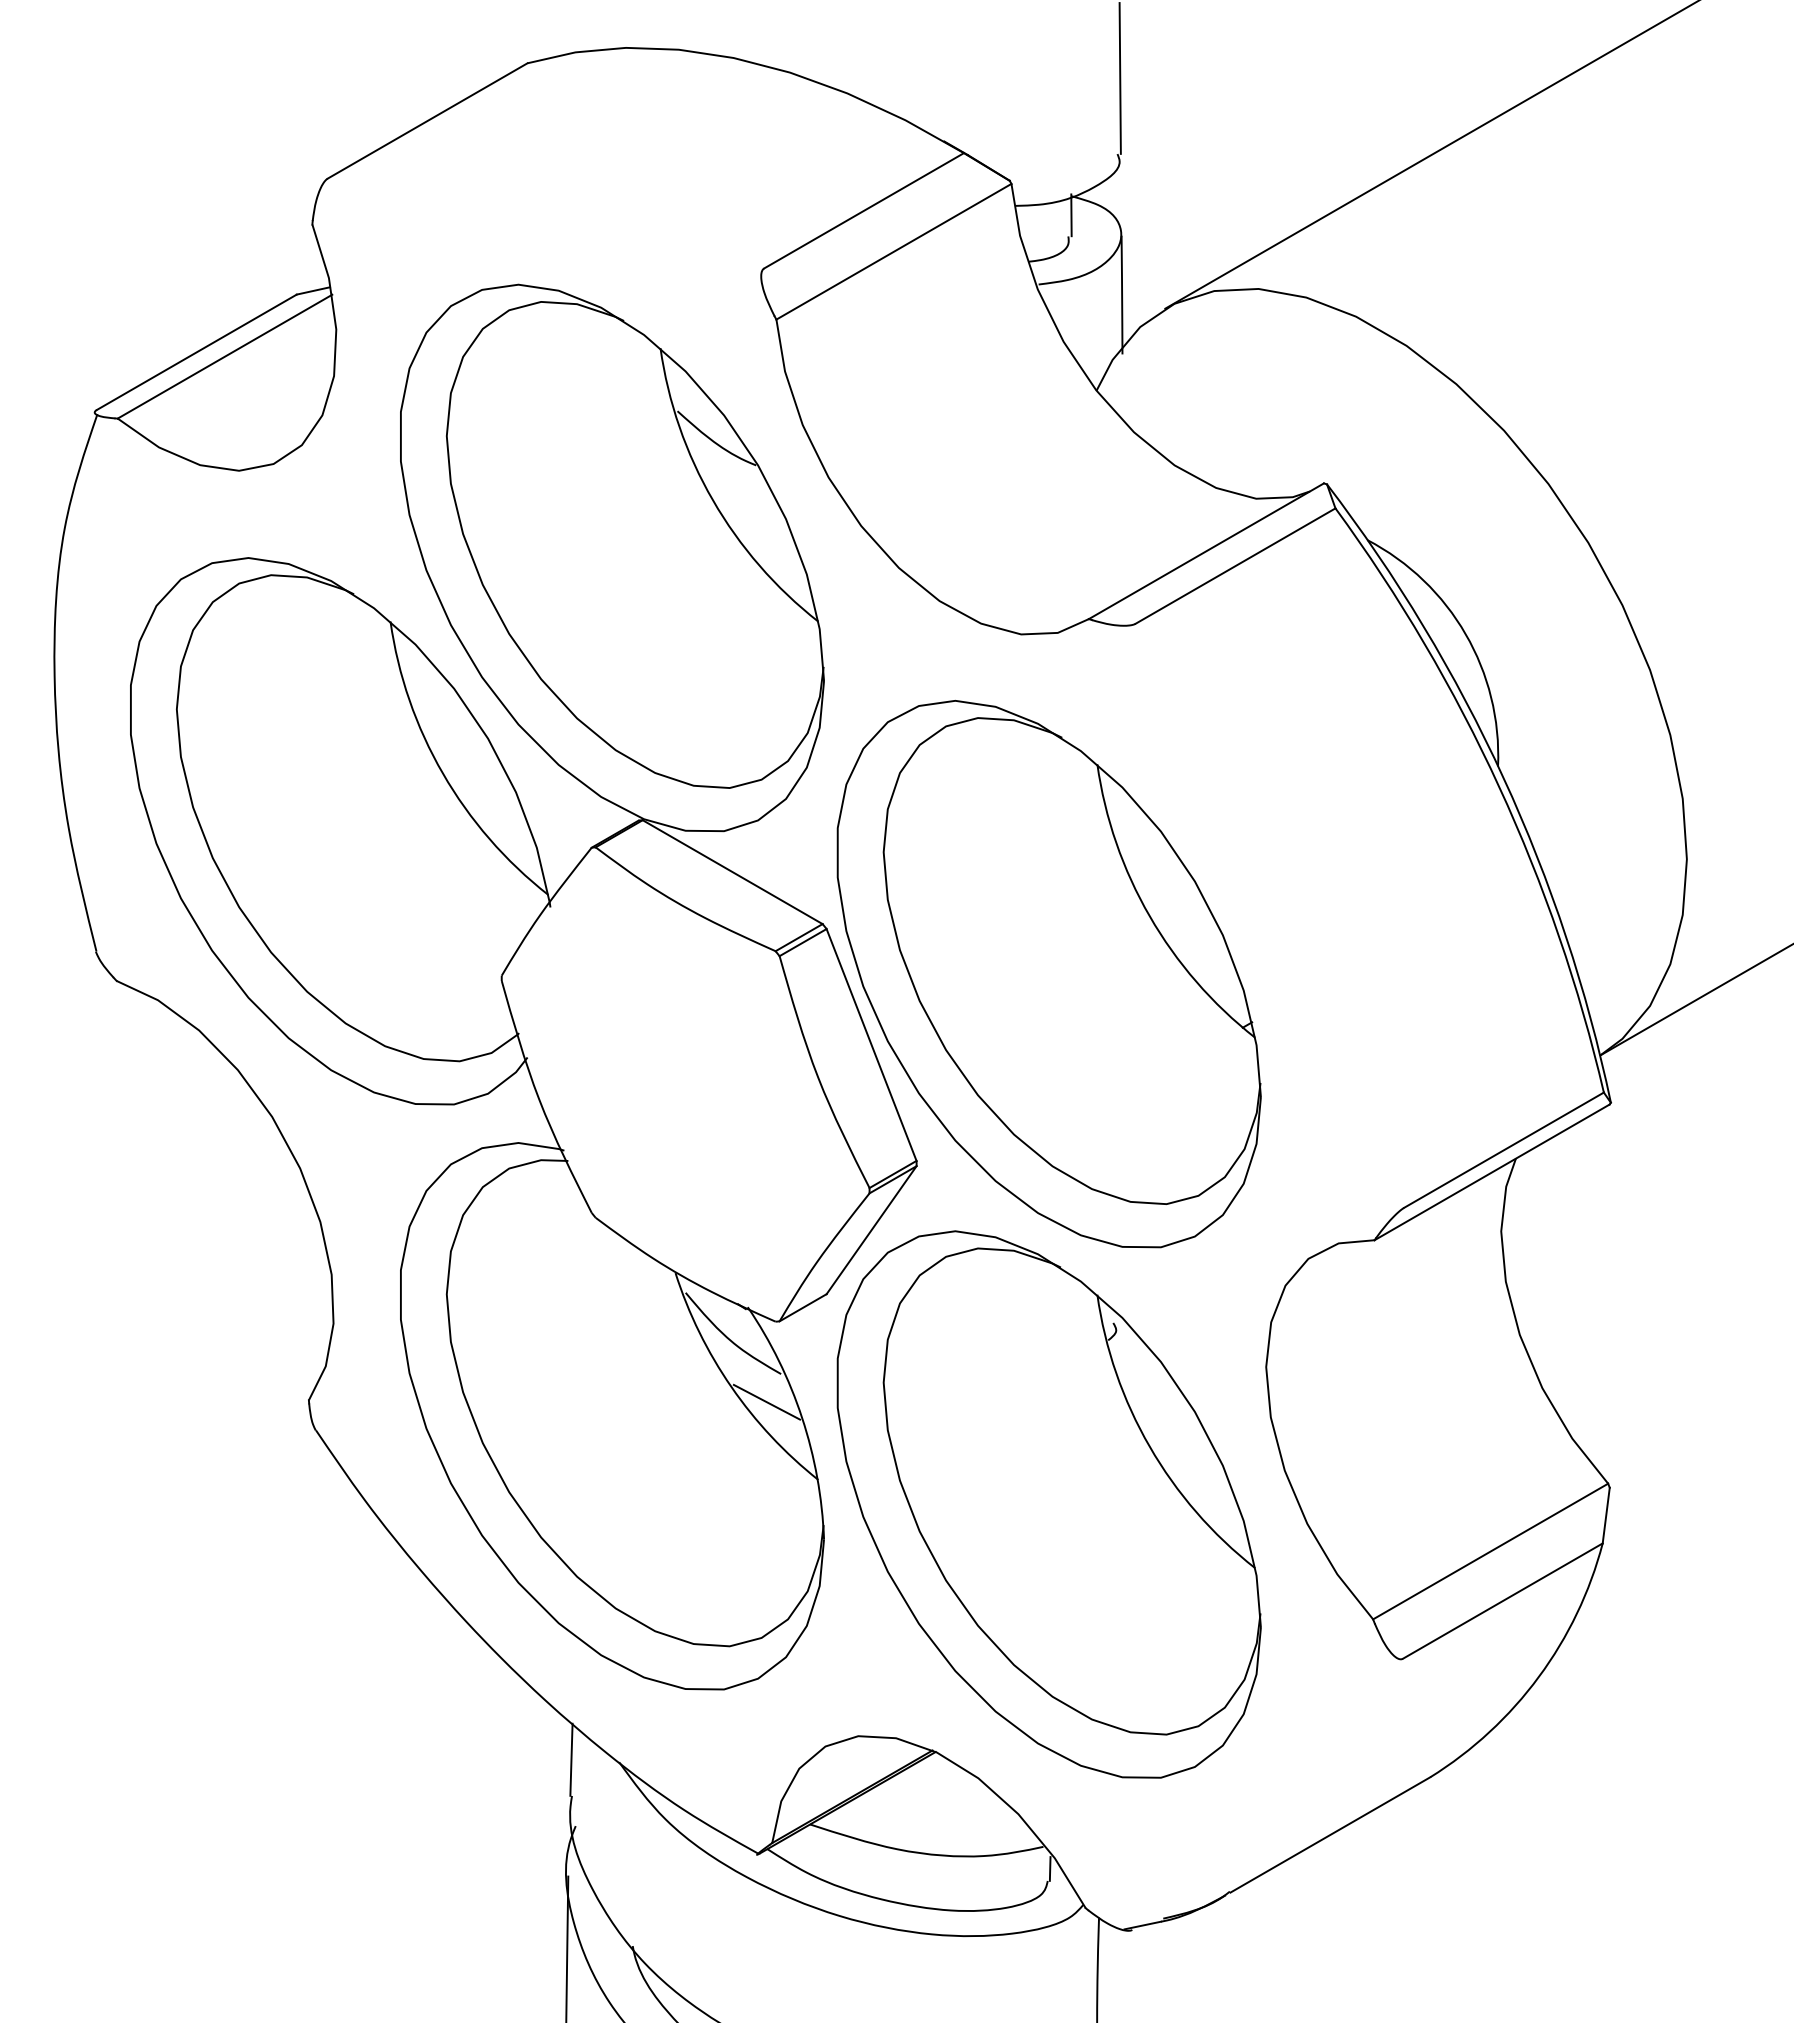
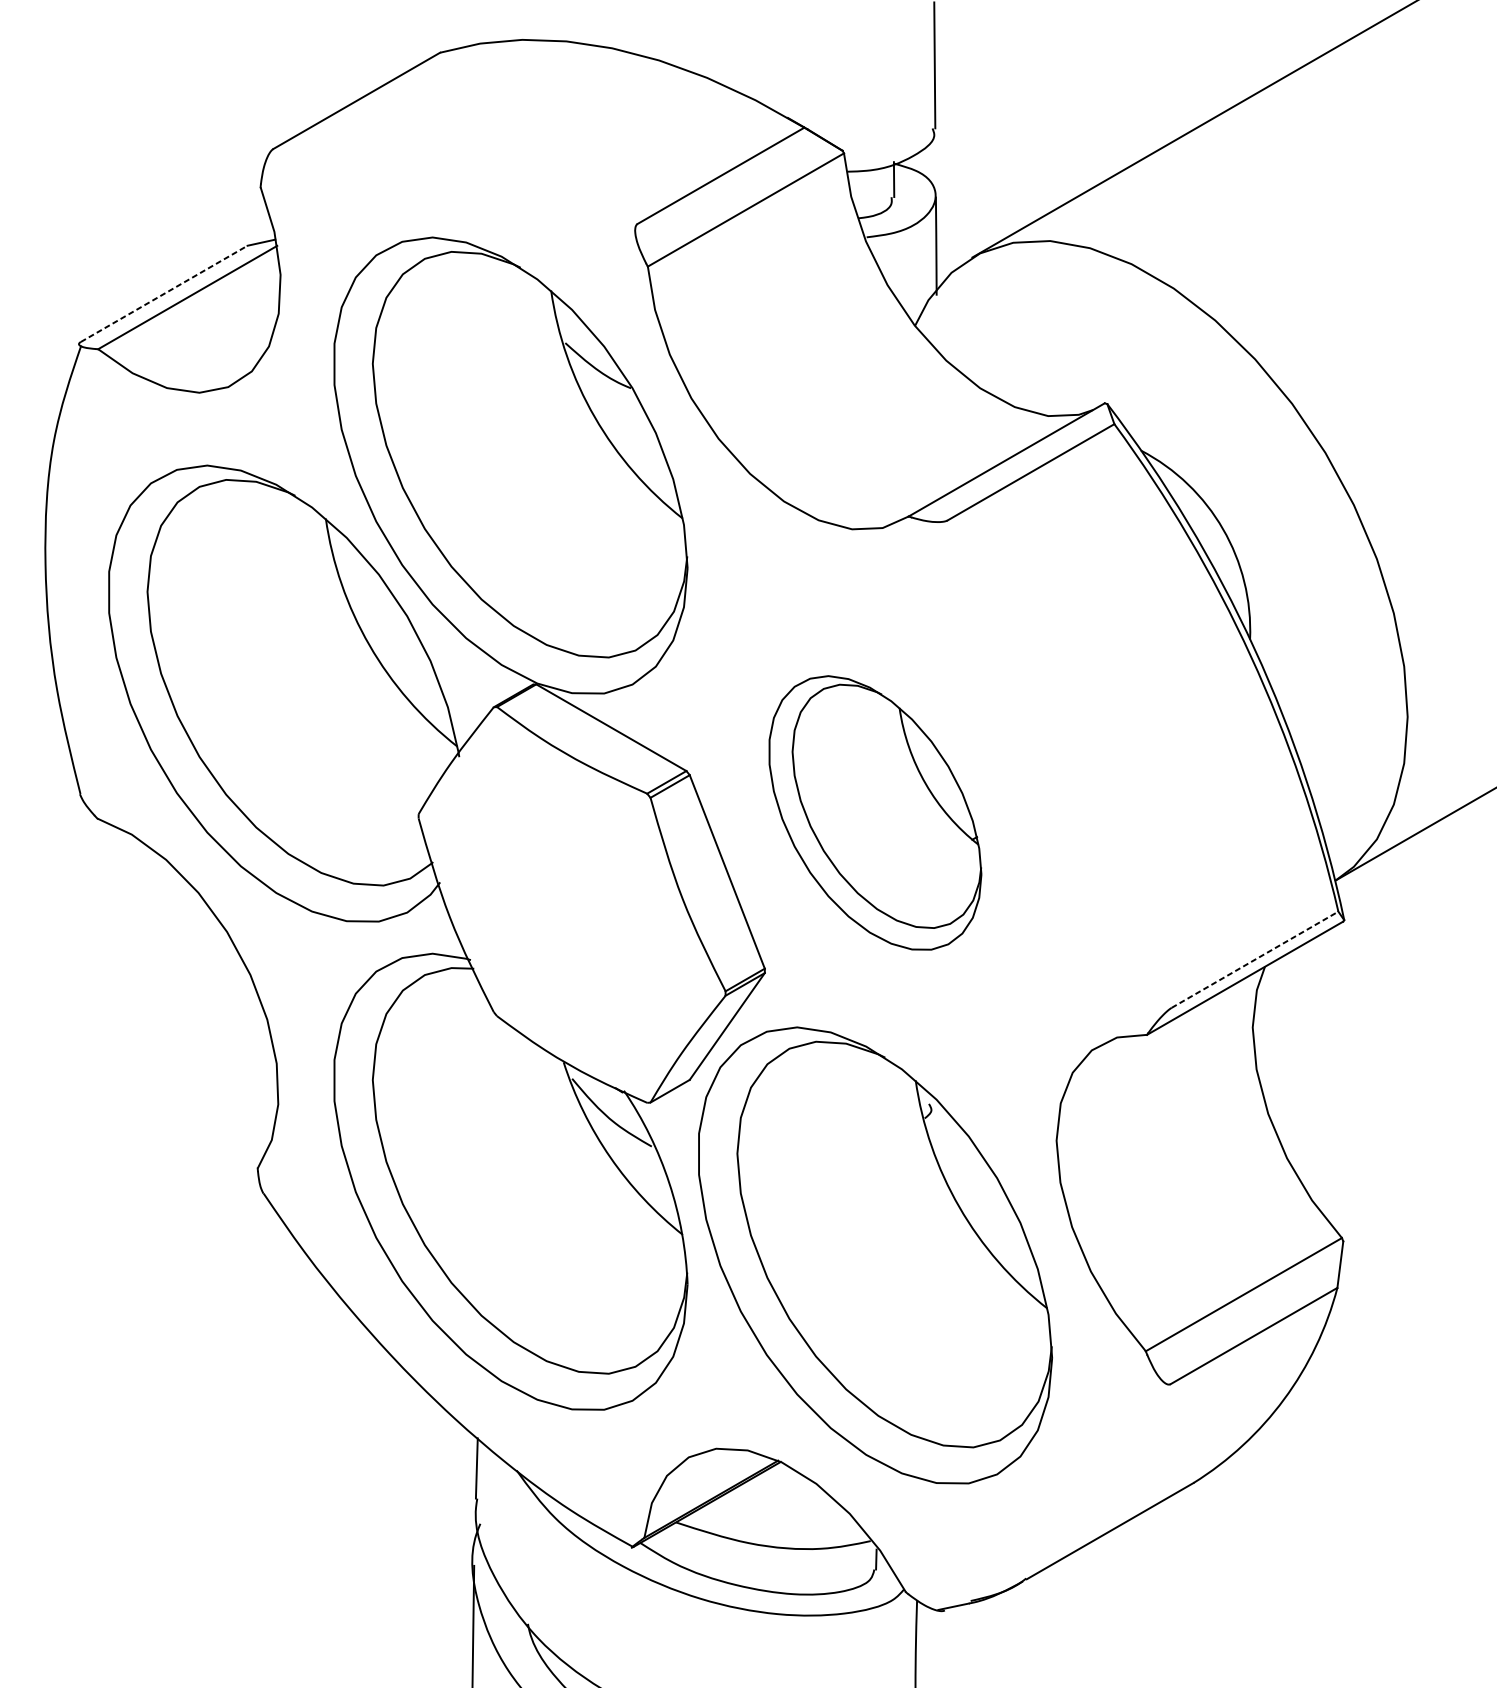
line: (197, 352) -> (164, 294), solid -> dashed
part: (1048, 974) -> (874, 813), size x0.6
line: (1504, 1149) -> (1255, 959), solid -> dashed
line: (766, 1401) -> (639, 1169), removed

